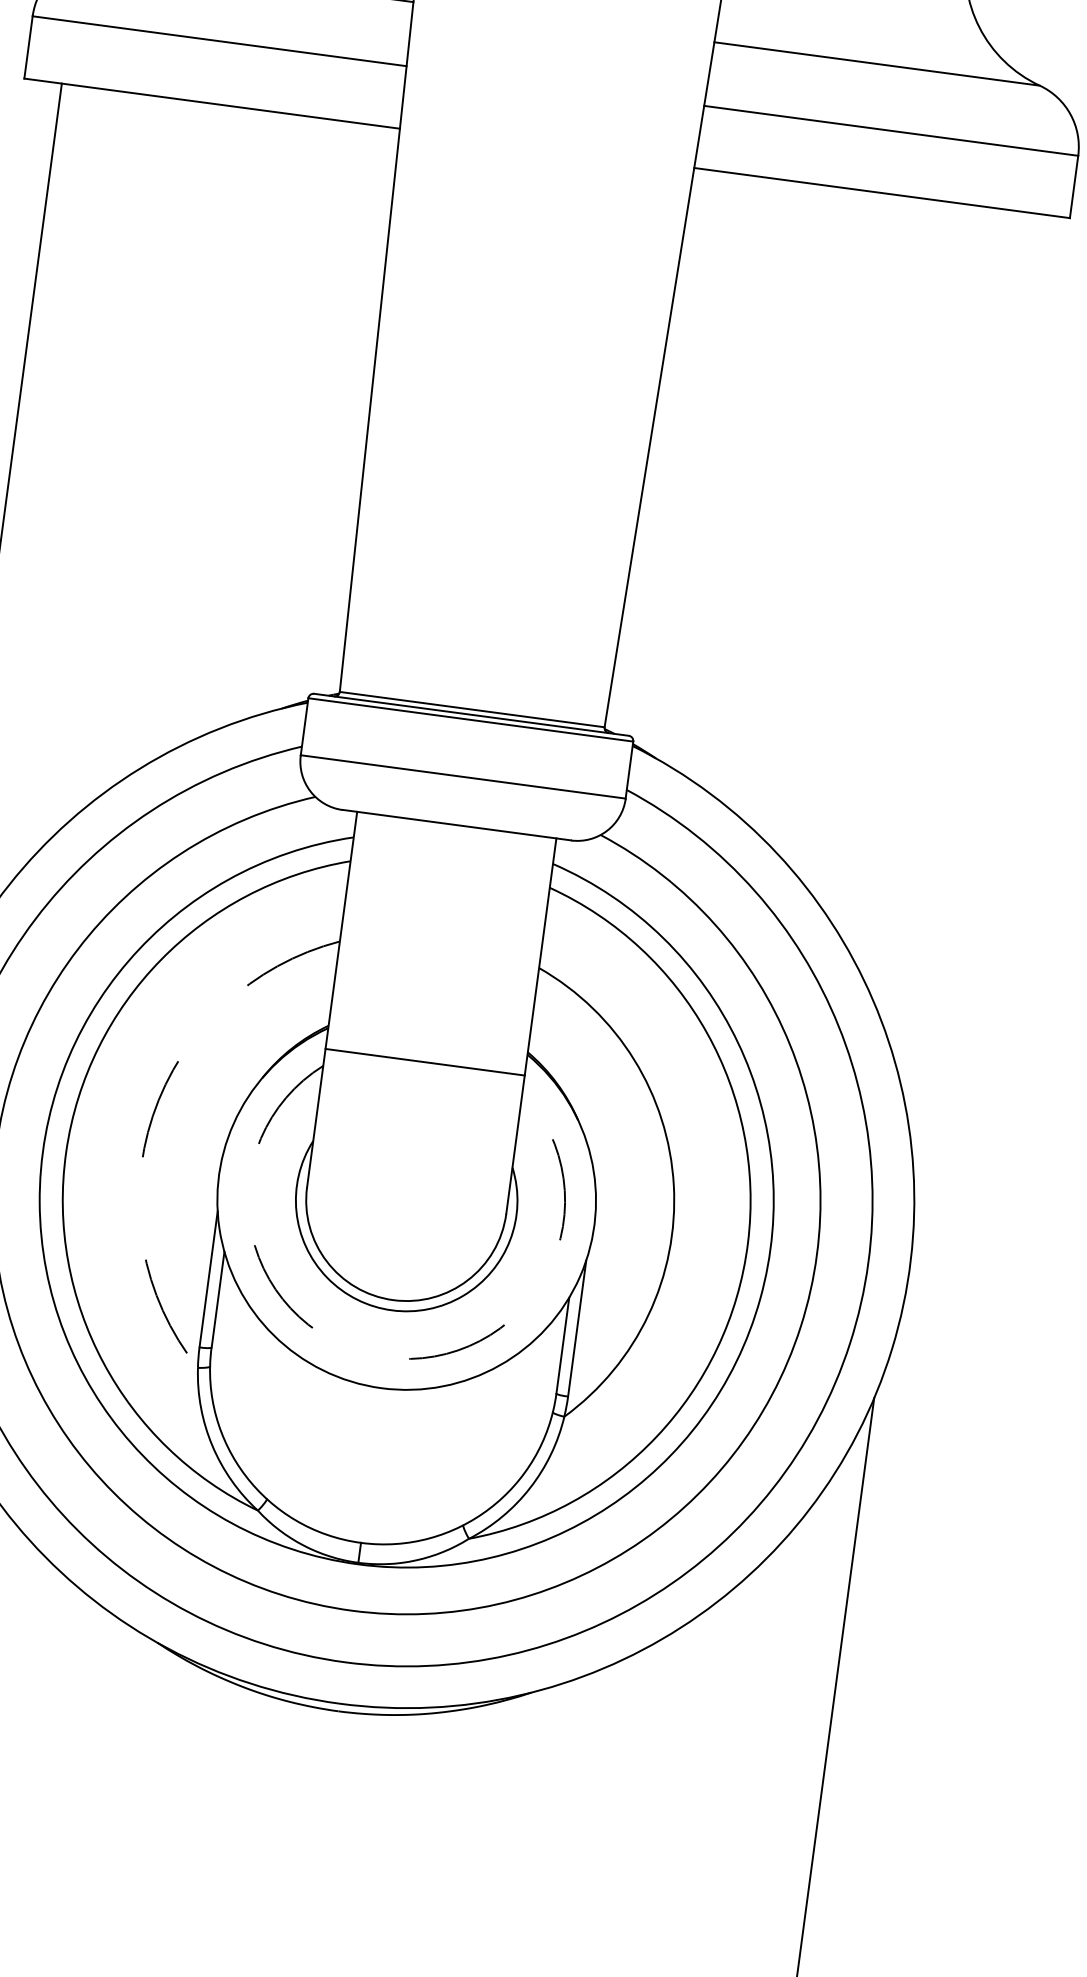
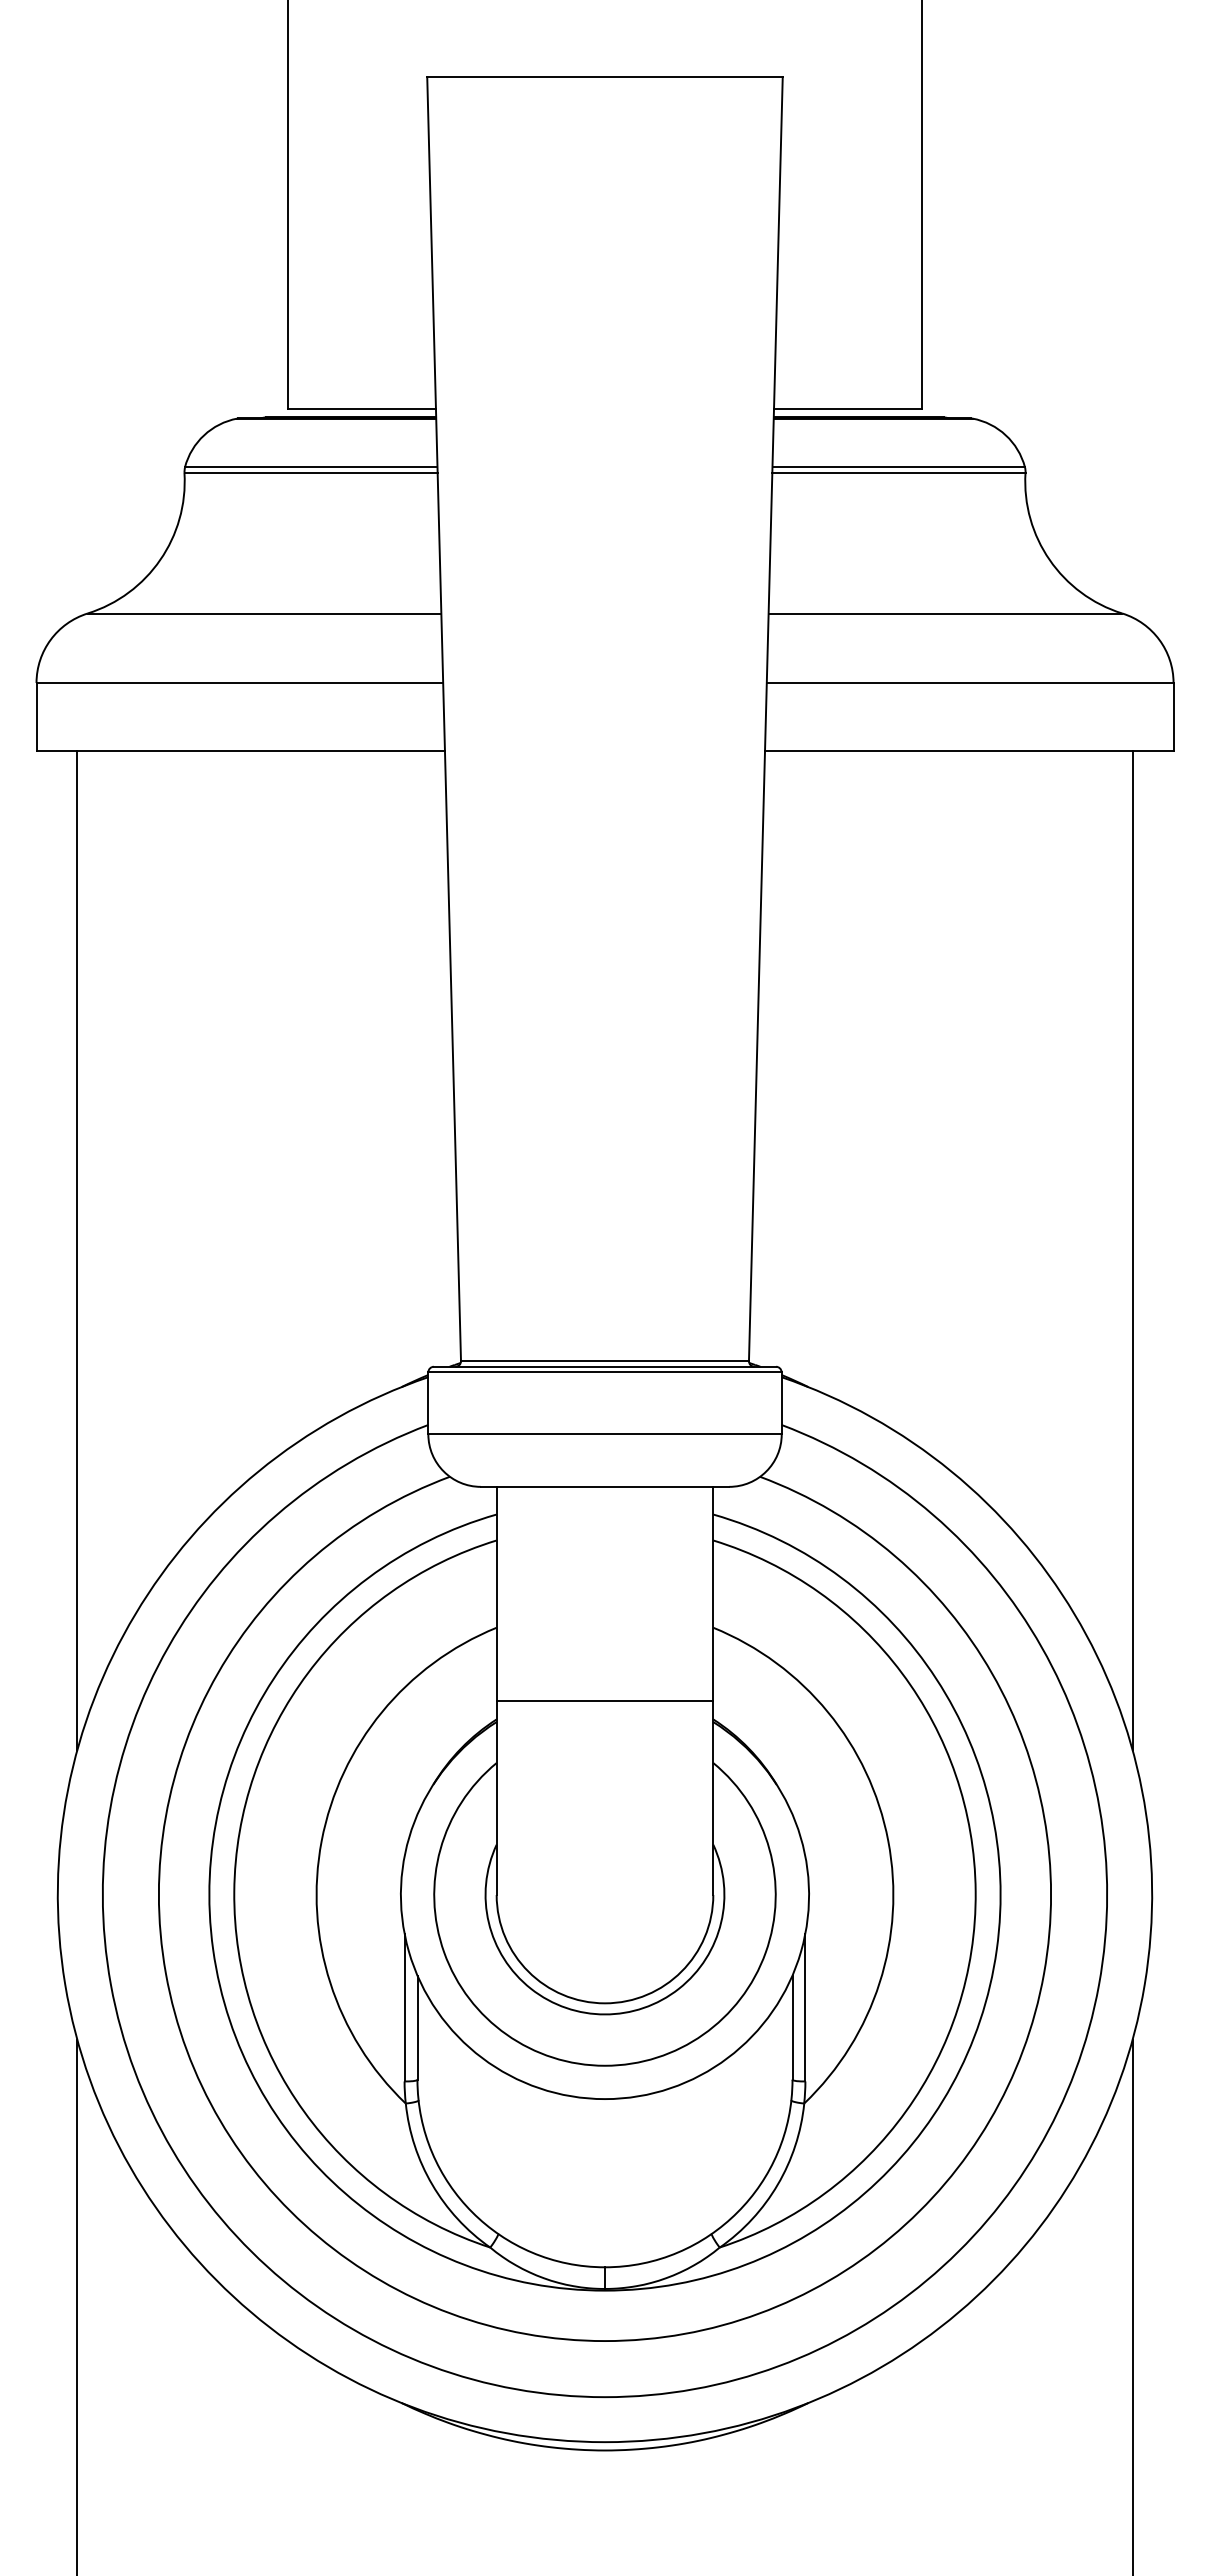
line: (970, 672) -> (1132, 1250), added
line: (424, 1062) -> (604, 1700), moved
arc: (152, 1115) -> (321, 1840), dashed -> solid
arc: (385, 1357) -> (604, 2065), dashed -> solid

